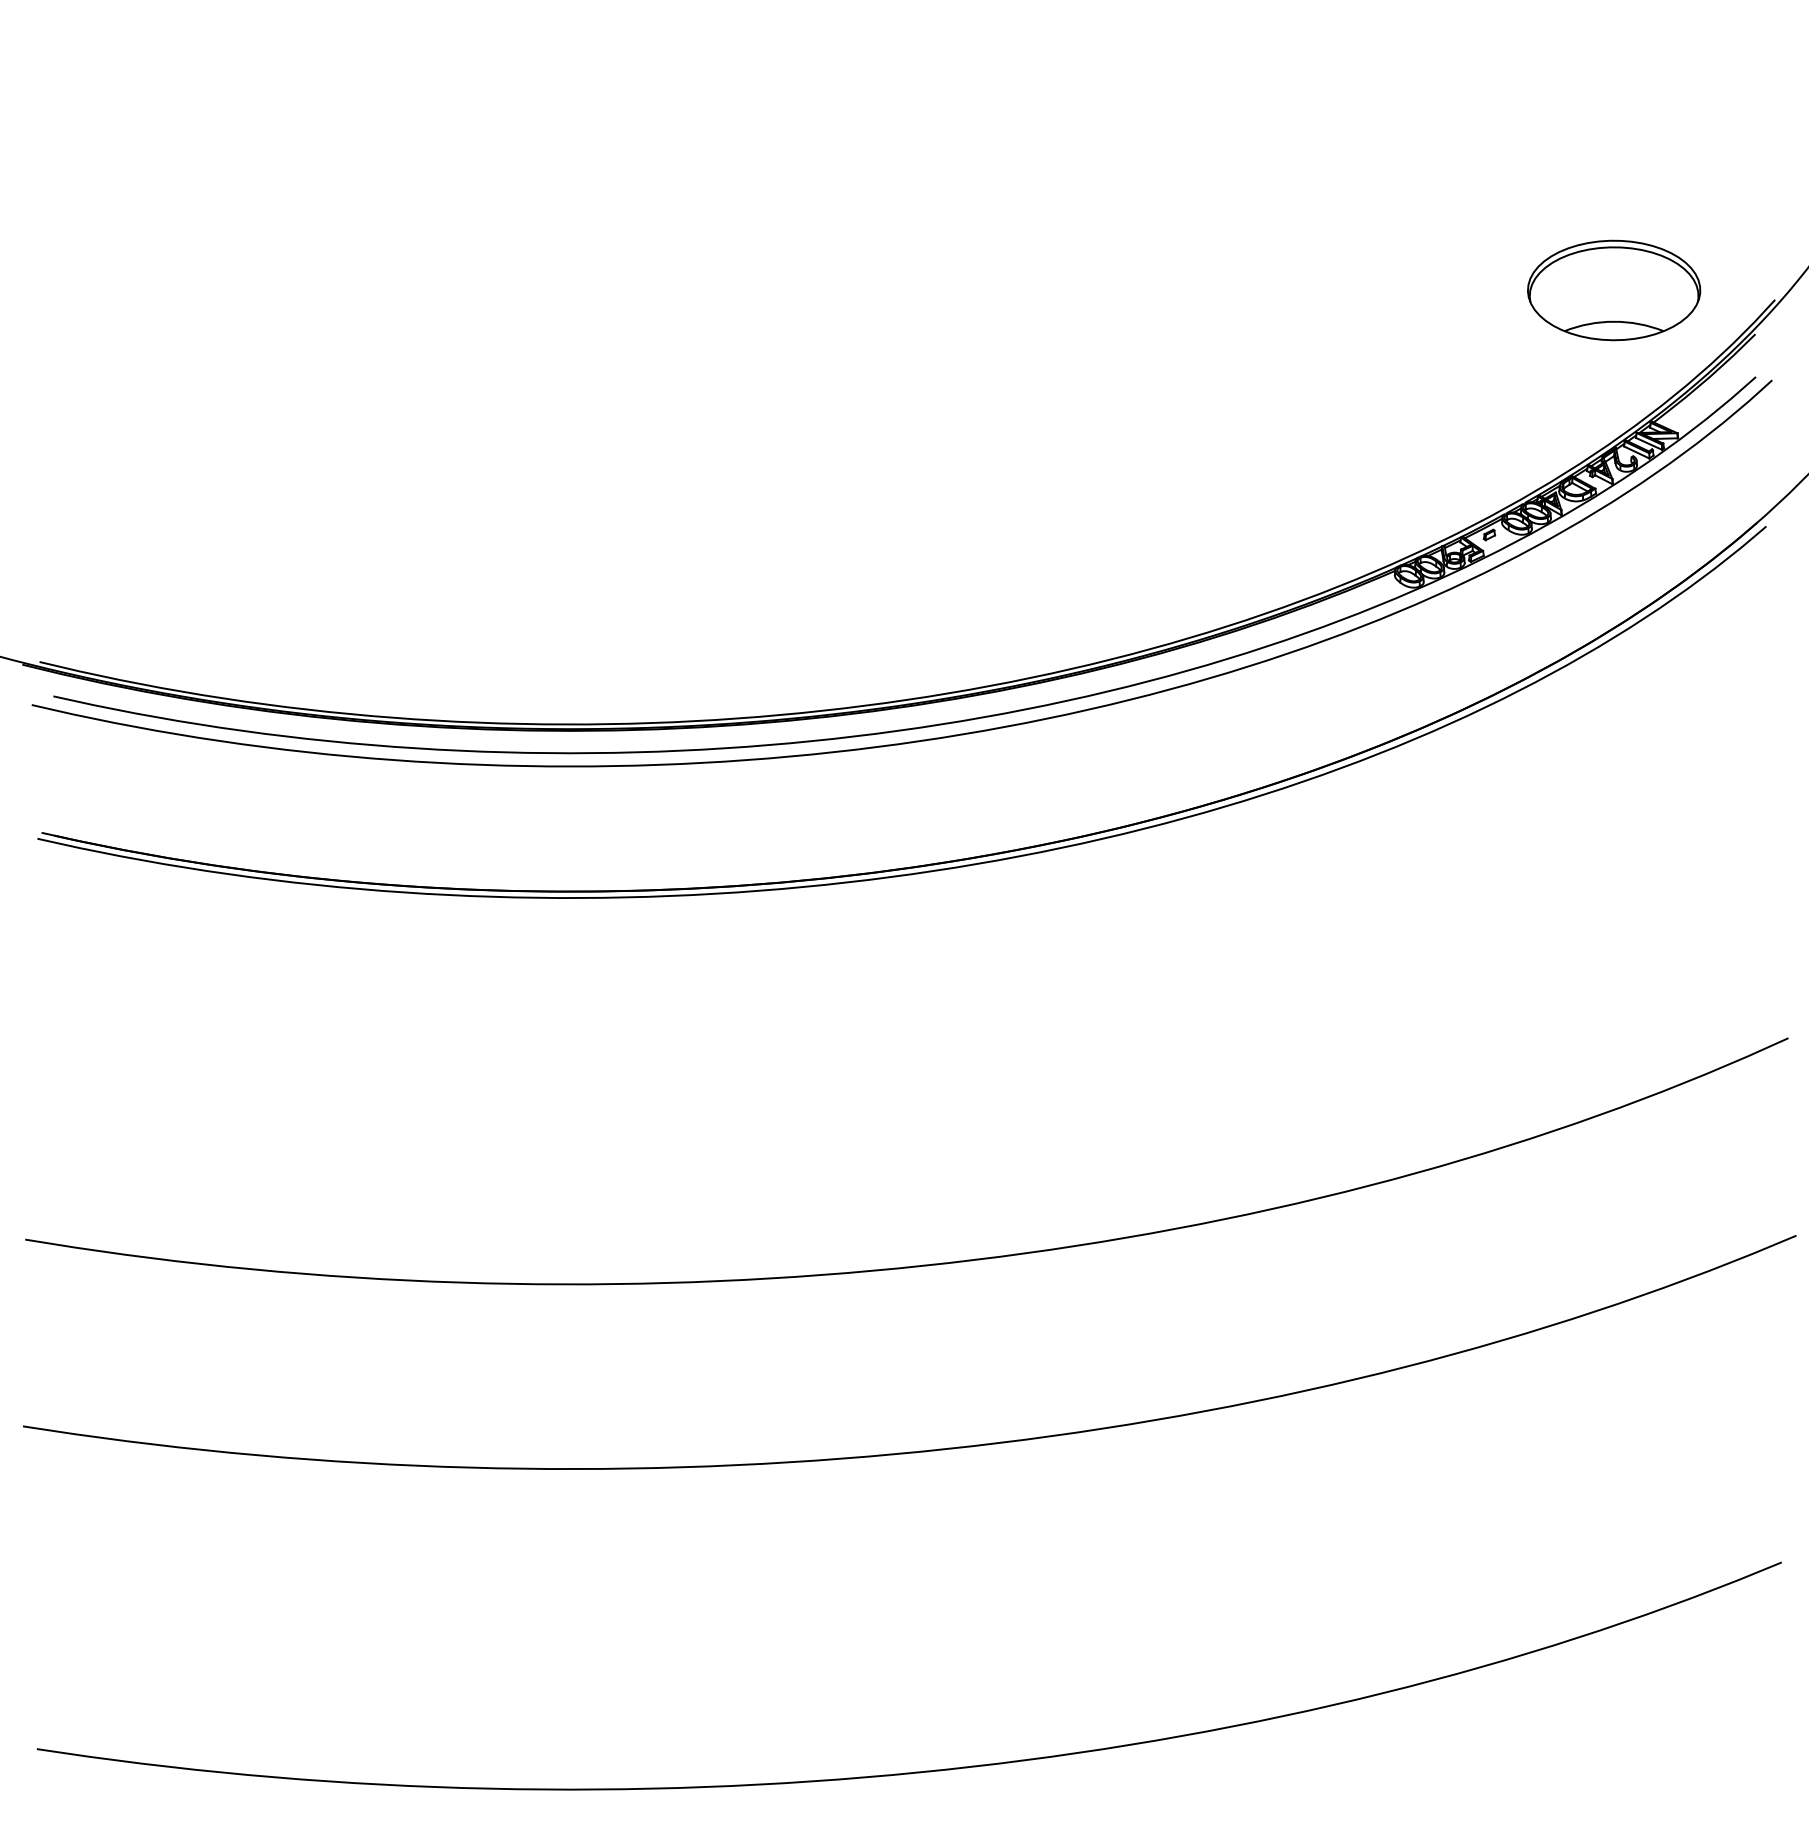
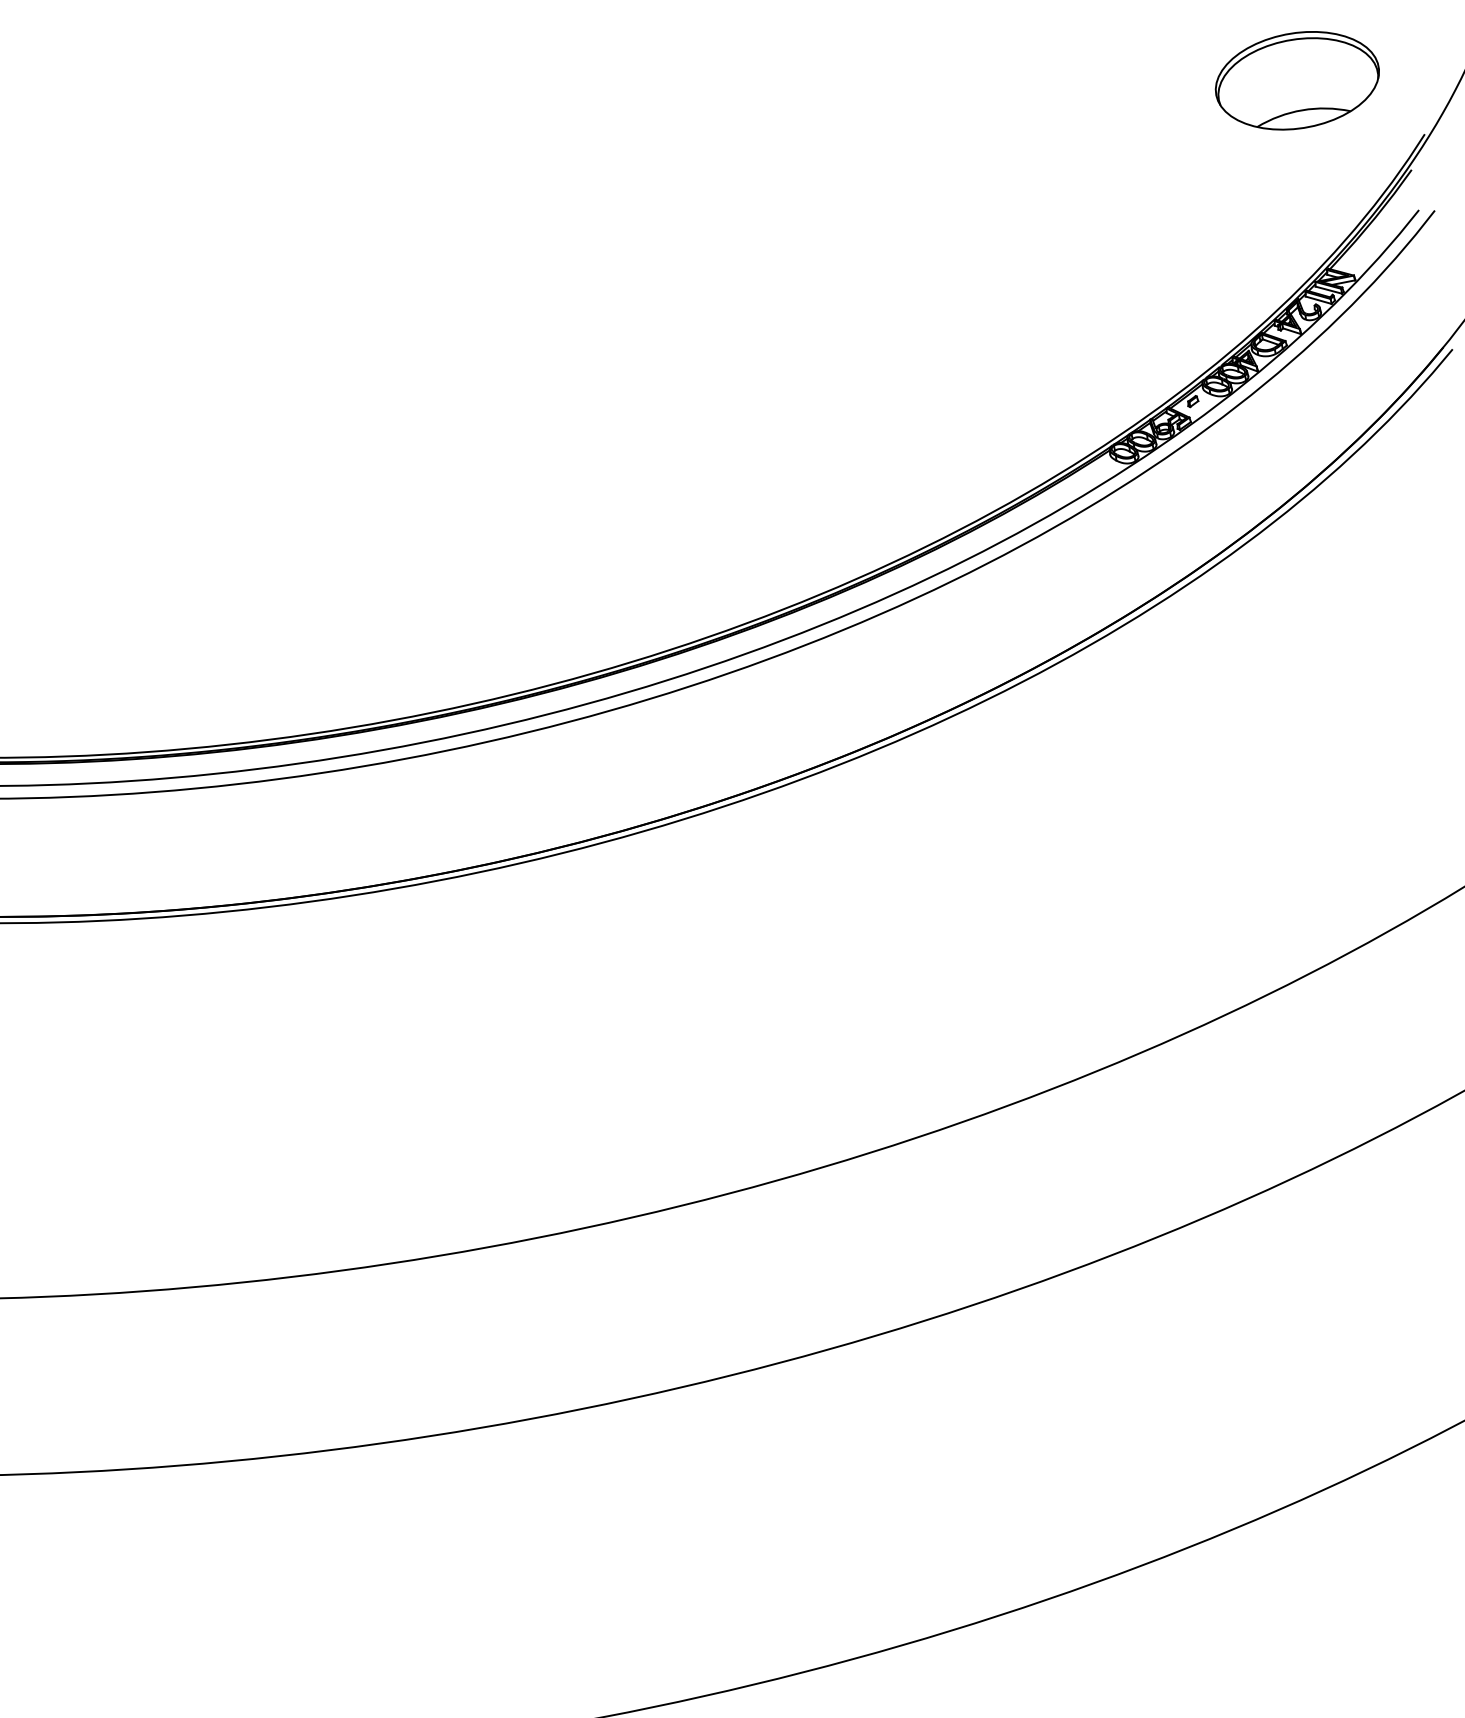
part: (1614, 290) -> (1297, 80), moved

